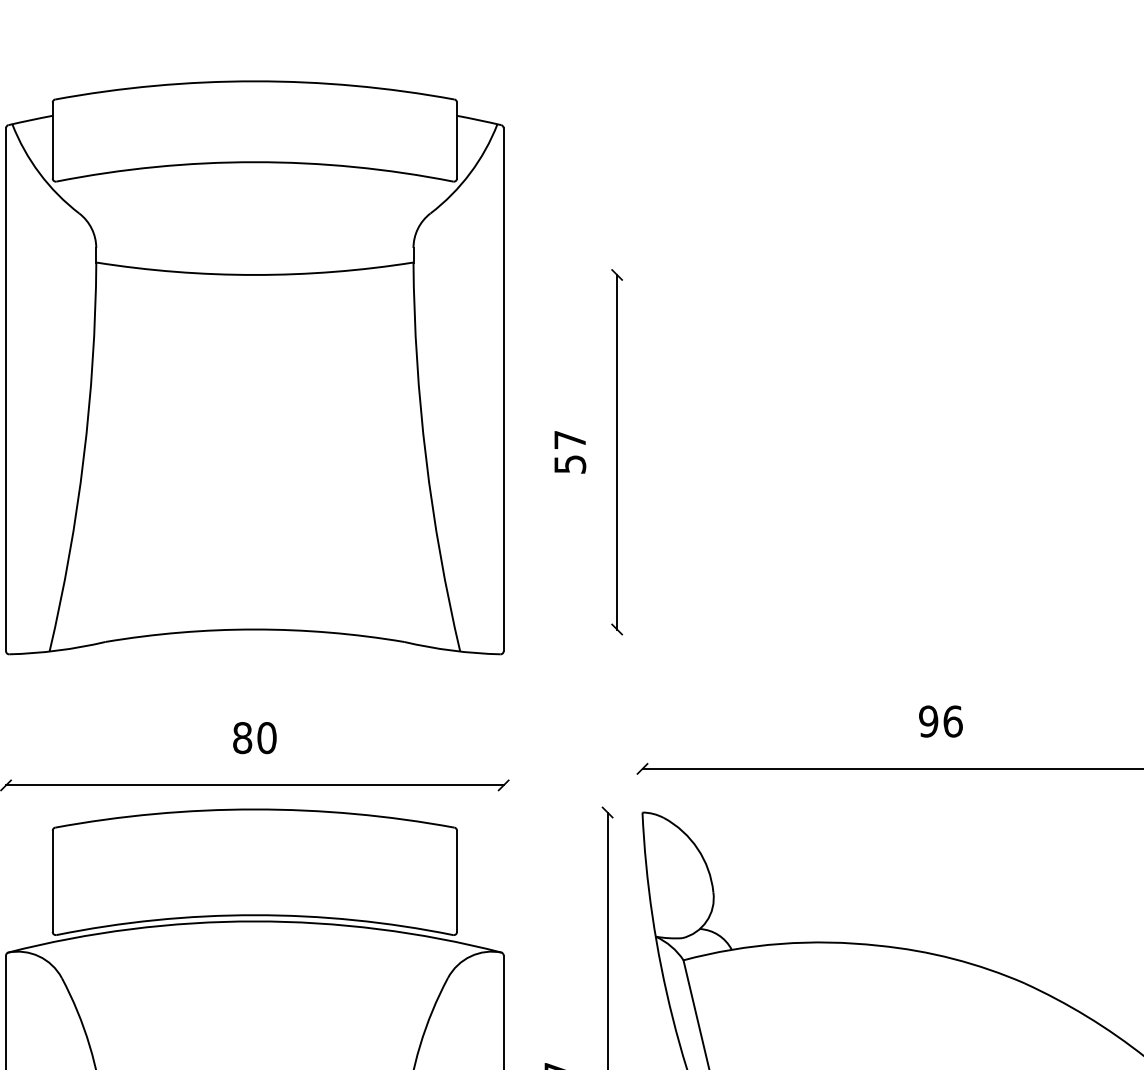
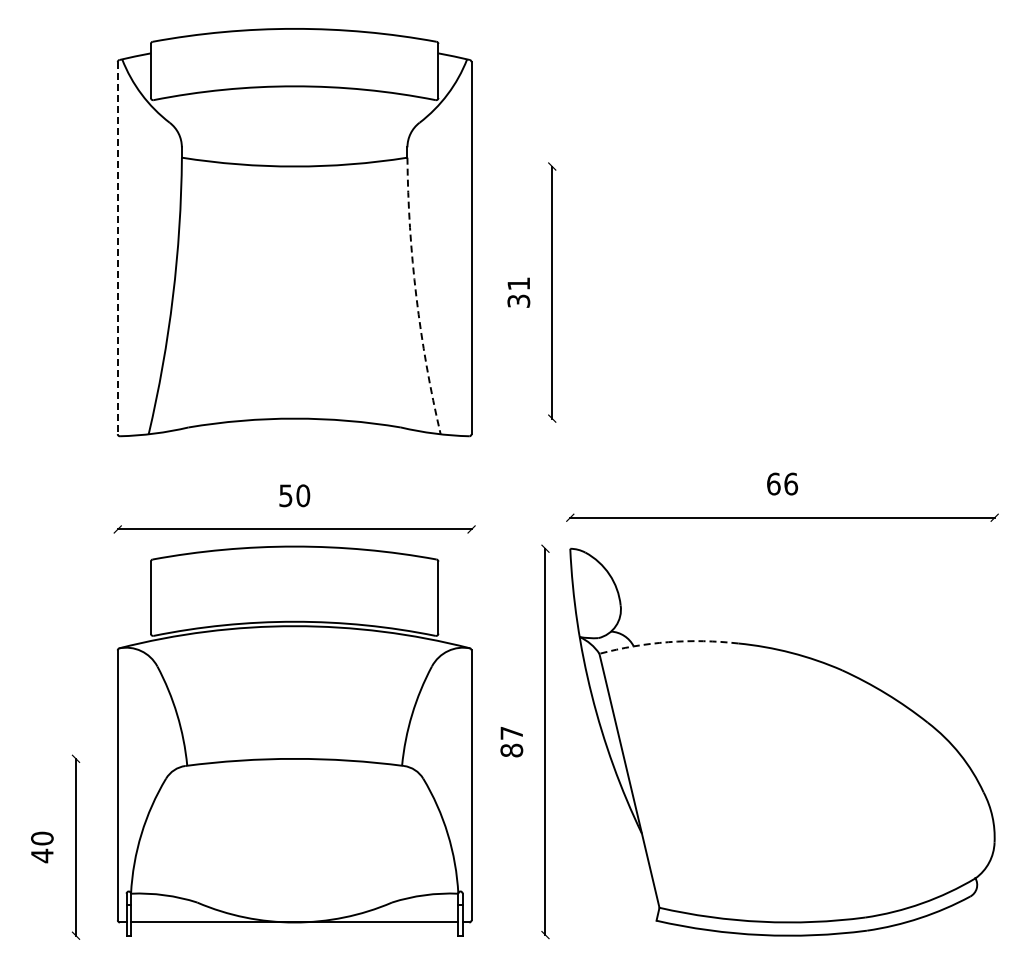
line: (5, 390) -> (117, 248), solid -> dashed
text: (569, 452) -> (518, 292), 57 -> 31
arc: (426, 457) -> (416, 296), solid -> dashed
text: (928, 720) -> (773, 483), 96 -> 66
text: (241, 737) -> (285, 495), 80 -> 50
arc: (780, 944) -> (668, 642), solid -> dashed

